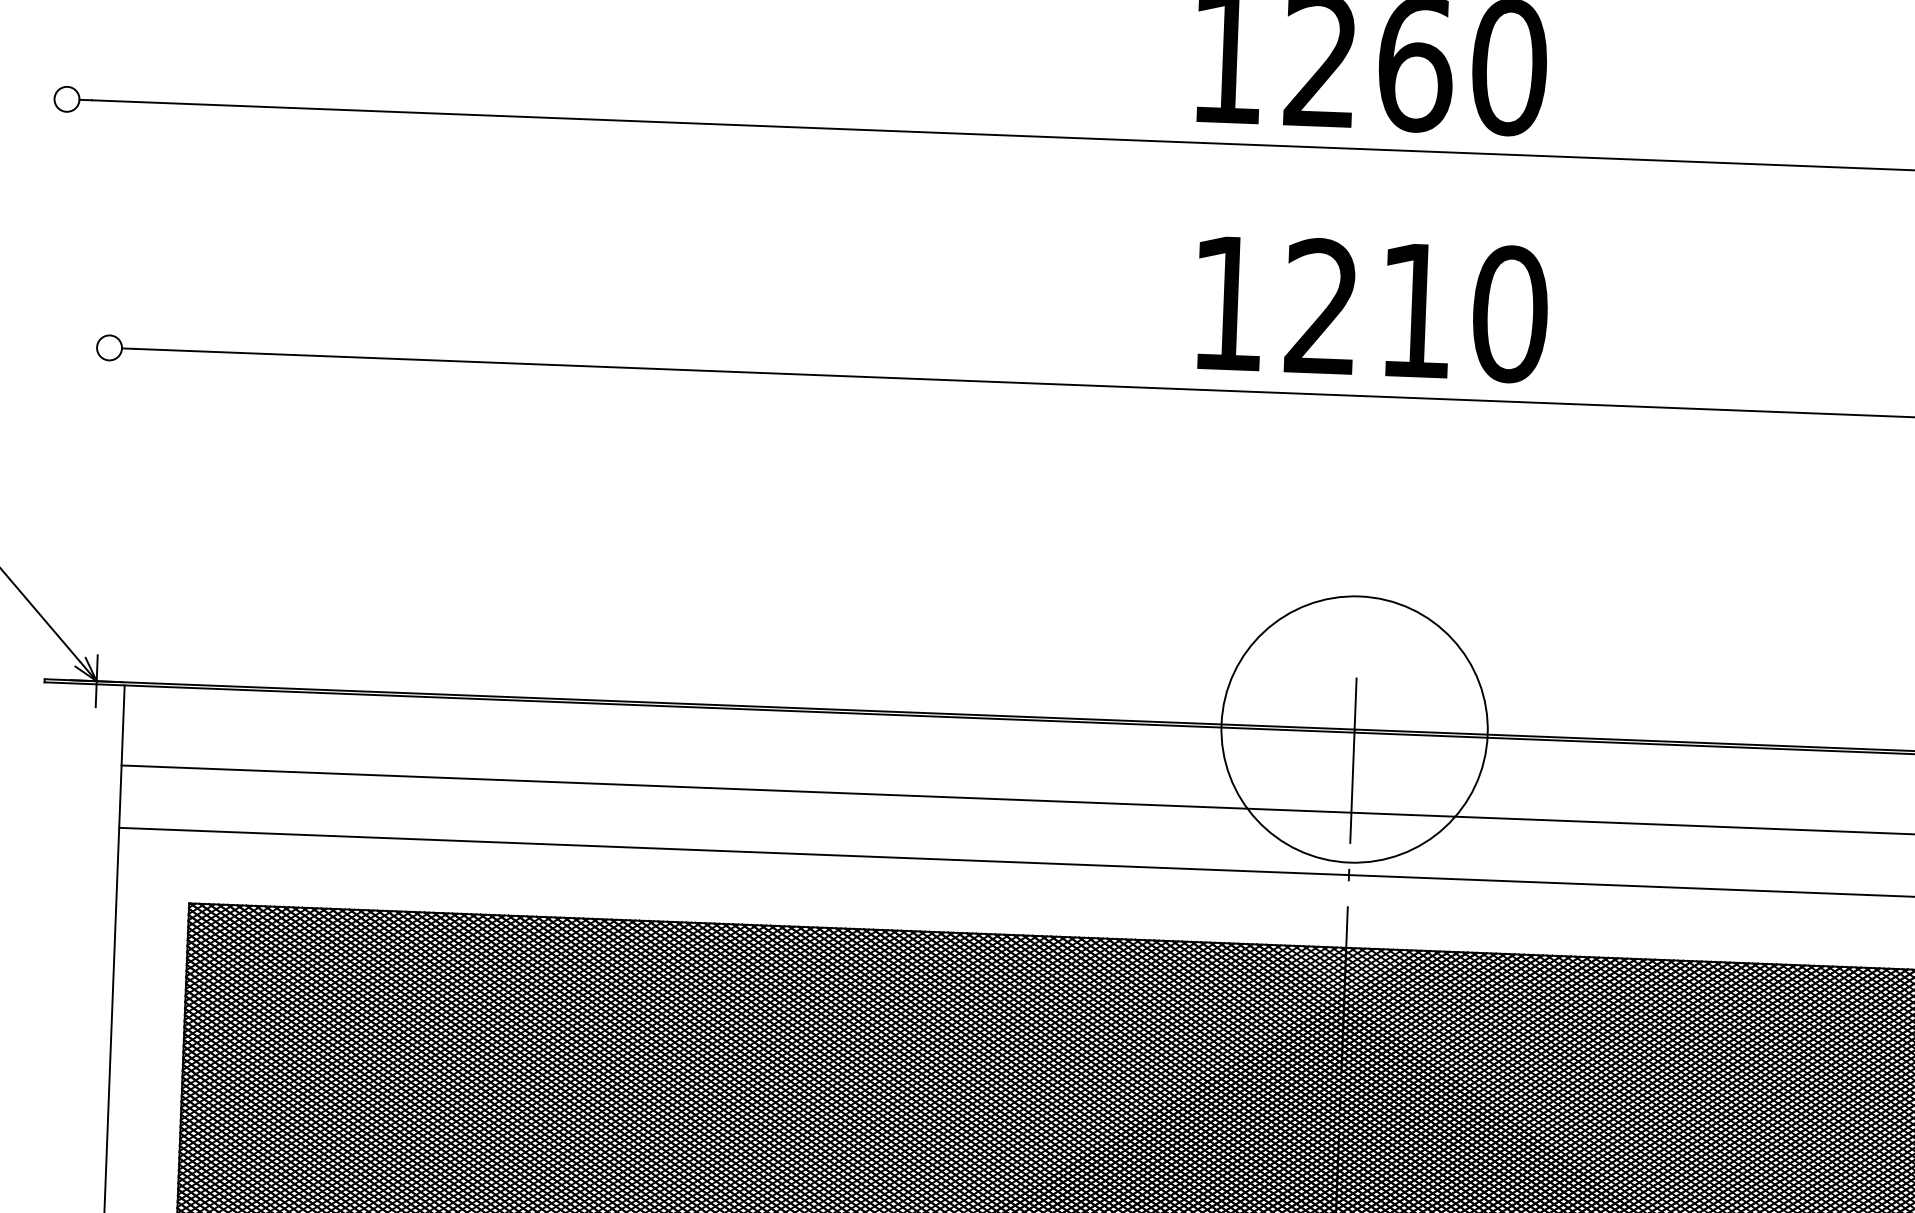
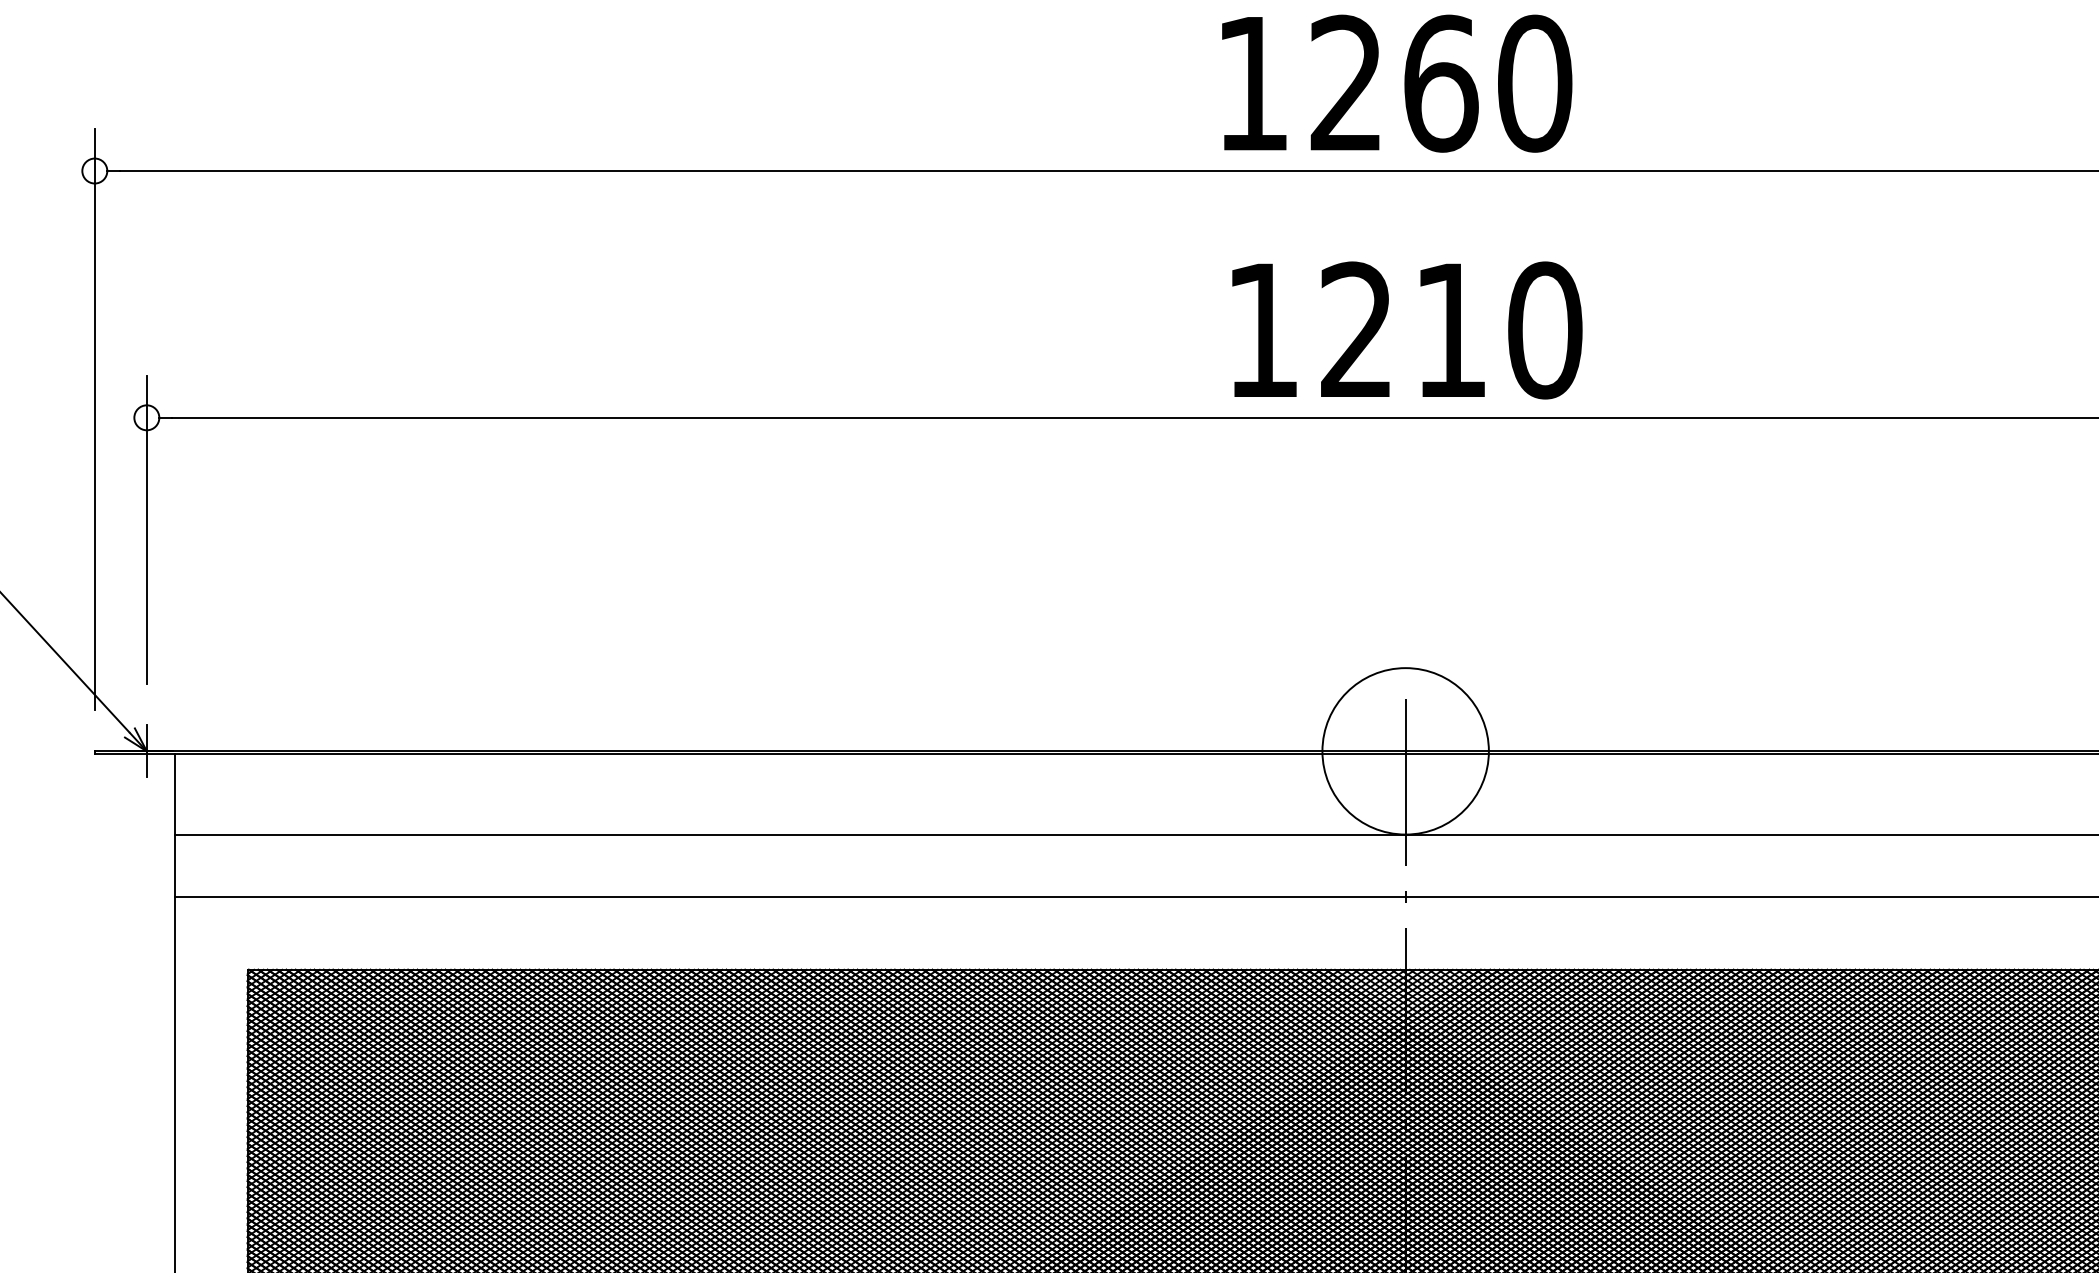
line: (57, 347) -> (94, 419), added
line: (104, 459) -> (146, 529), added
circle: (1354, 729) -> (1405, 751), size x0.62

